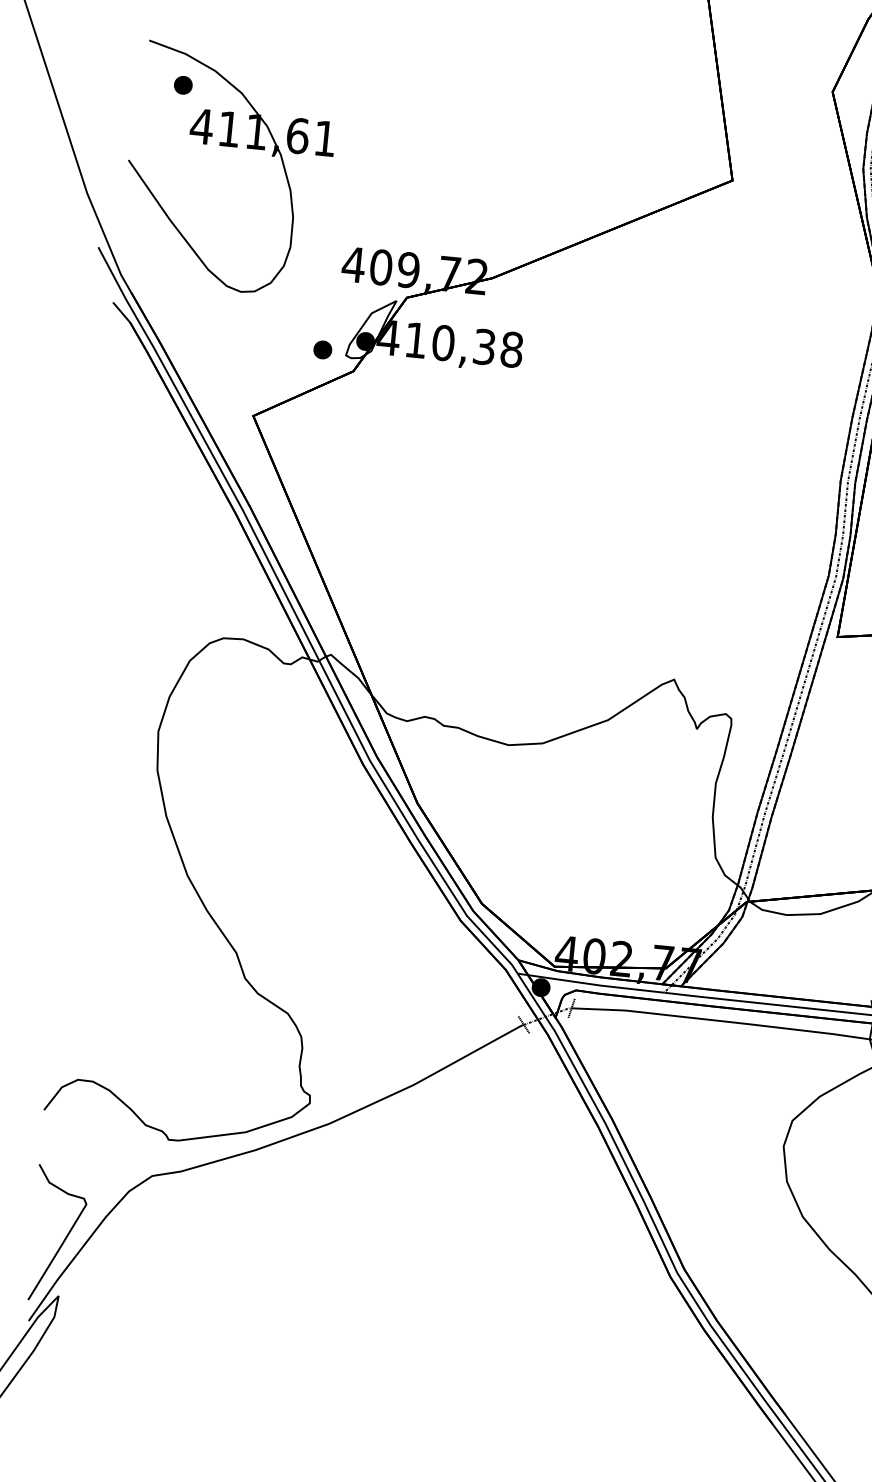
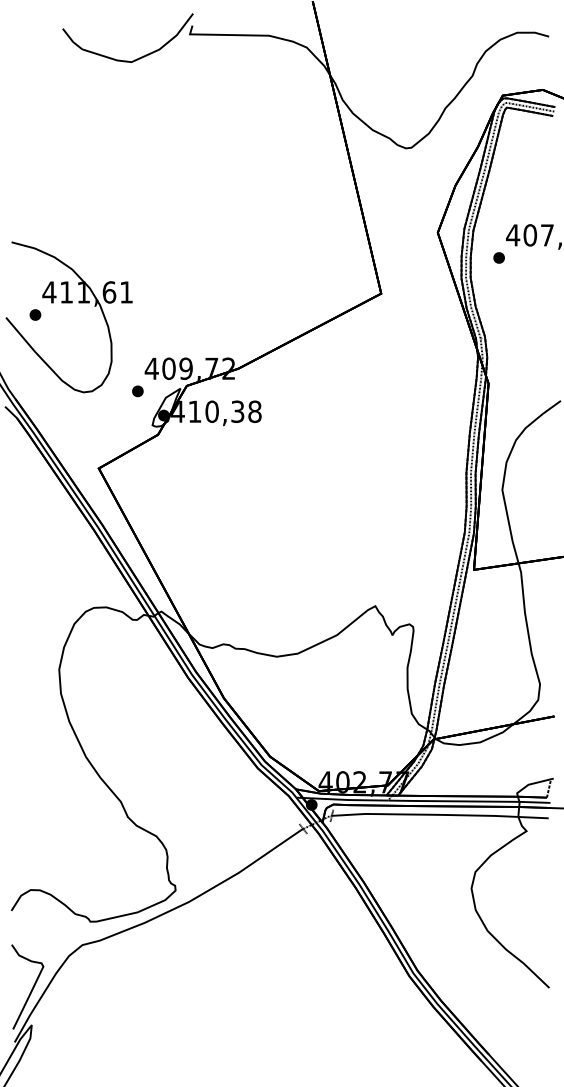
part: (183, 84) -> (35, 314), moved
part: (322, 350) -> (137, 391), moved

